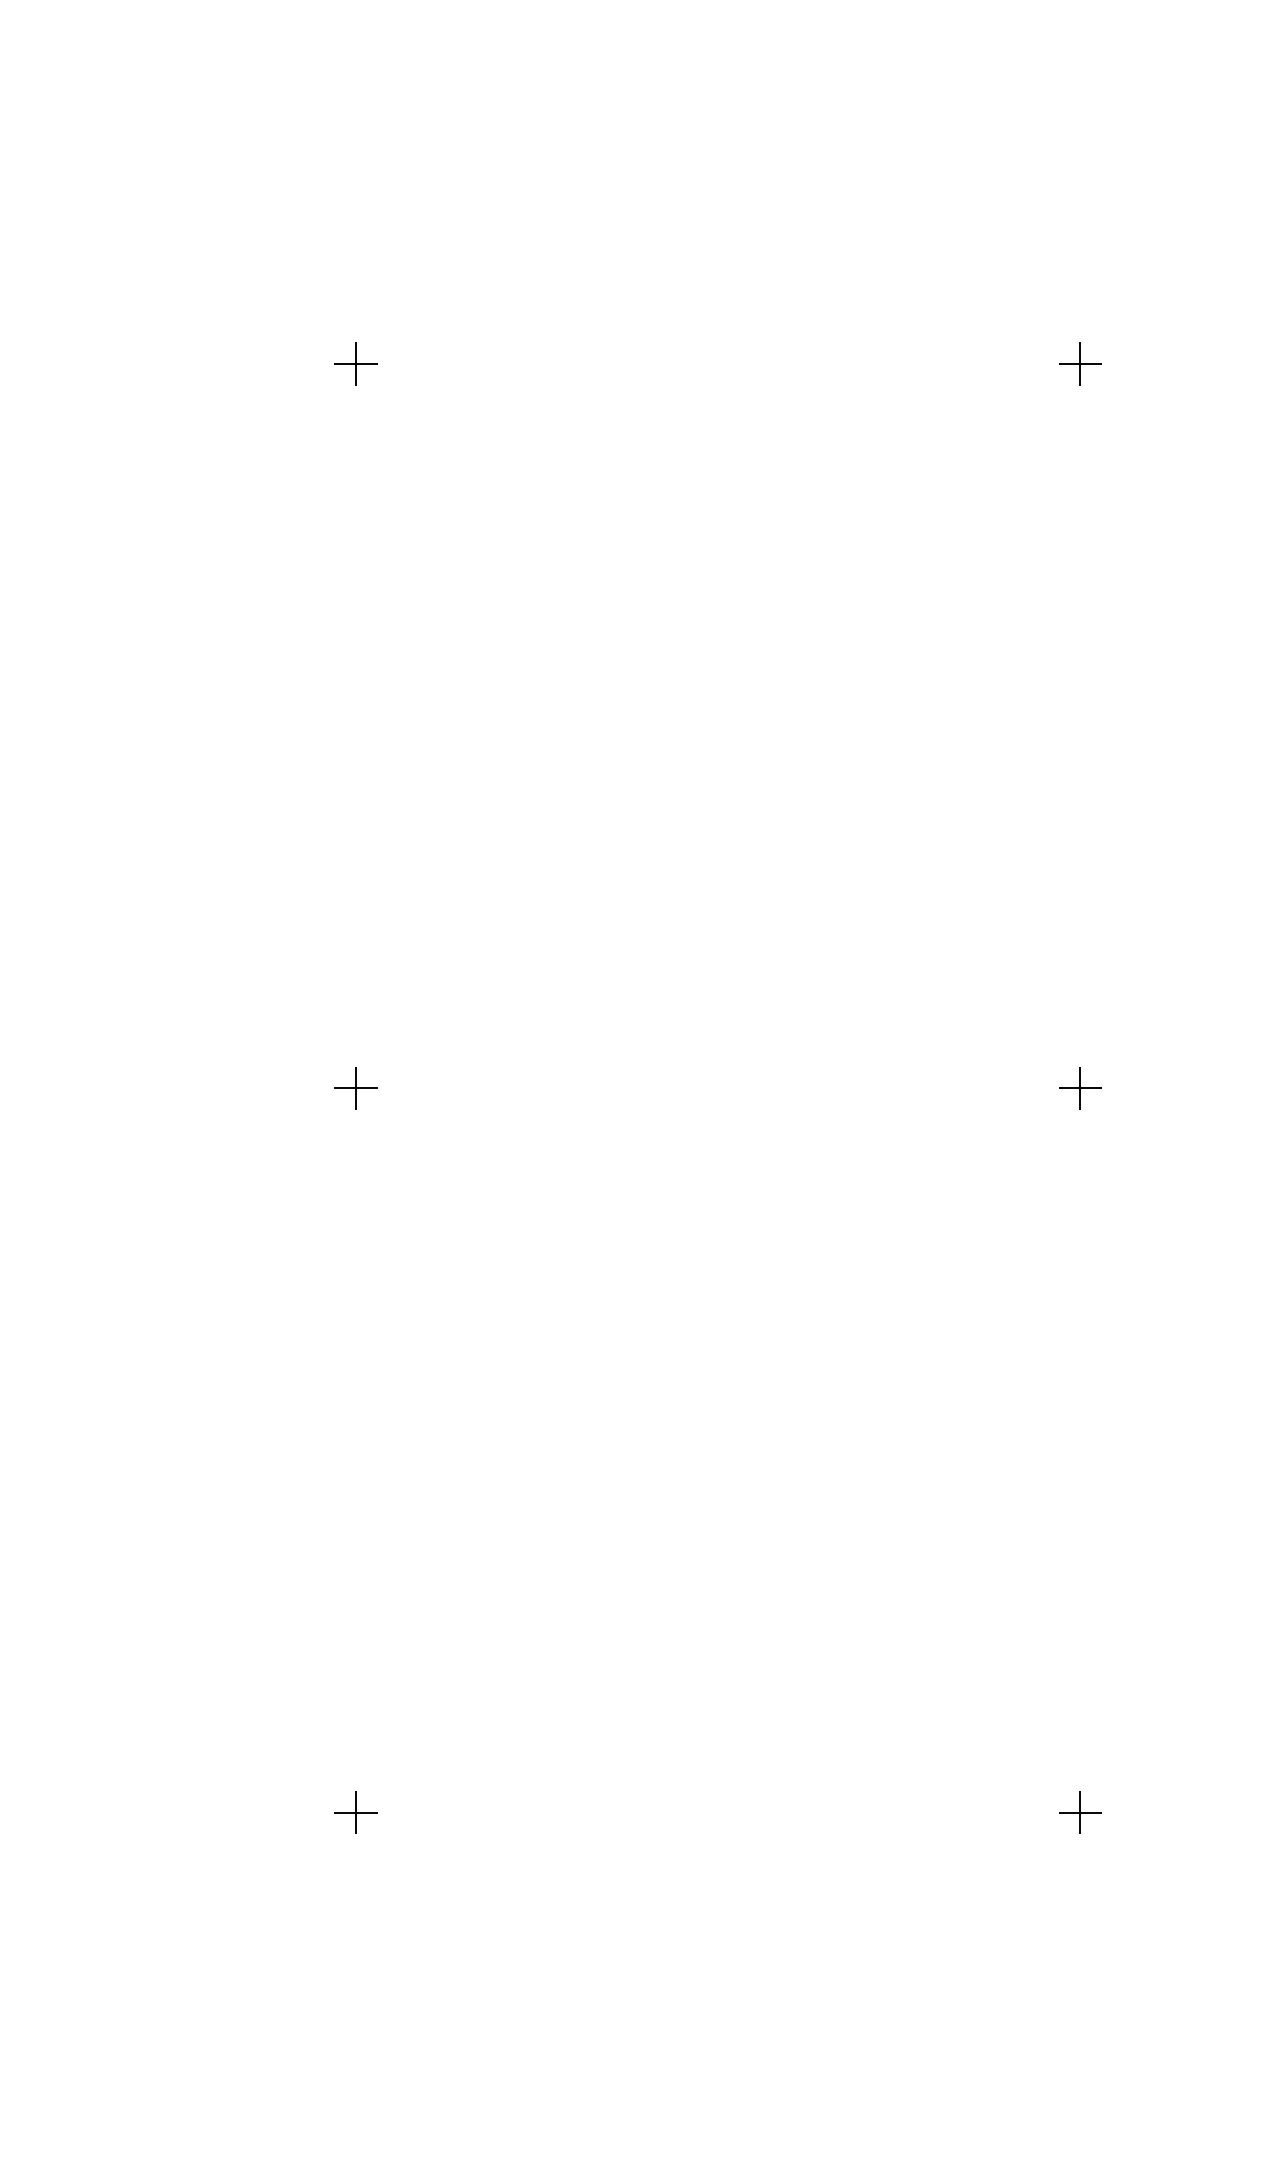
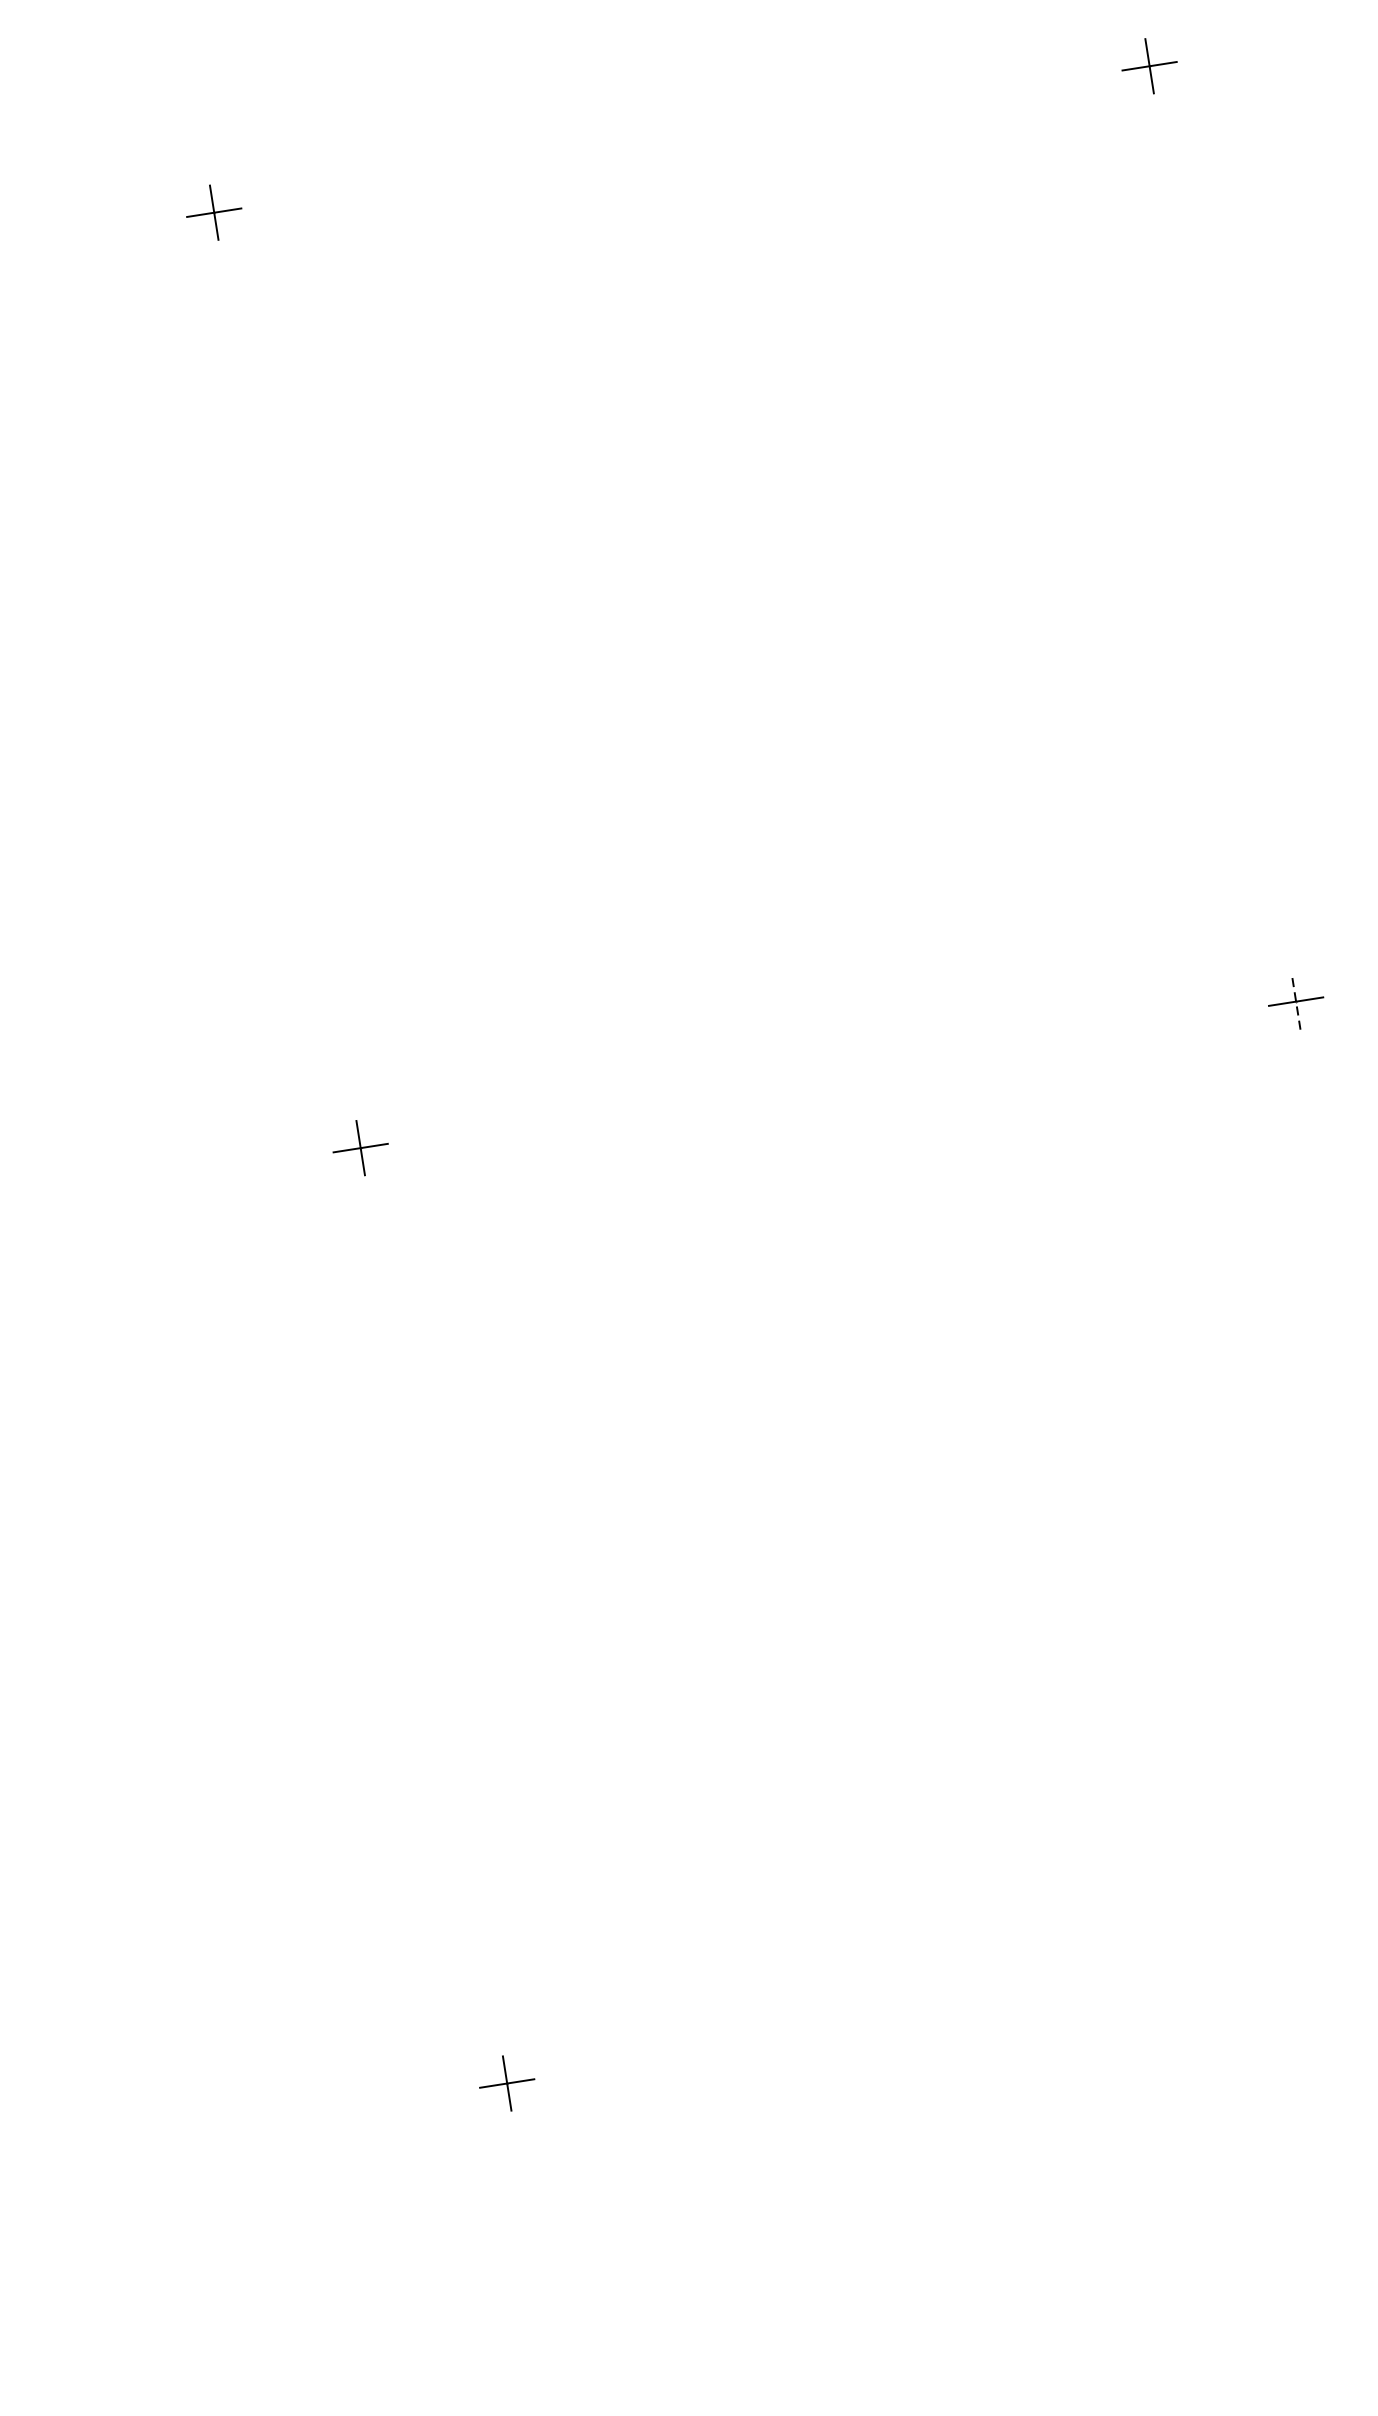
line: (1080, 1088) -> (1296, 1001), solid -> dashed

